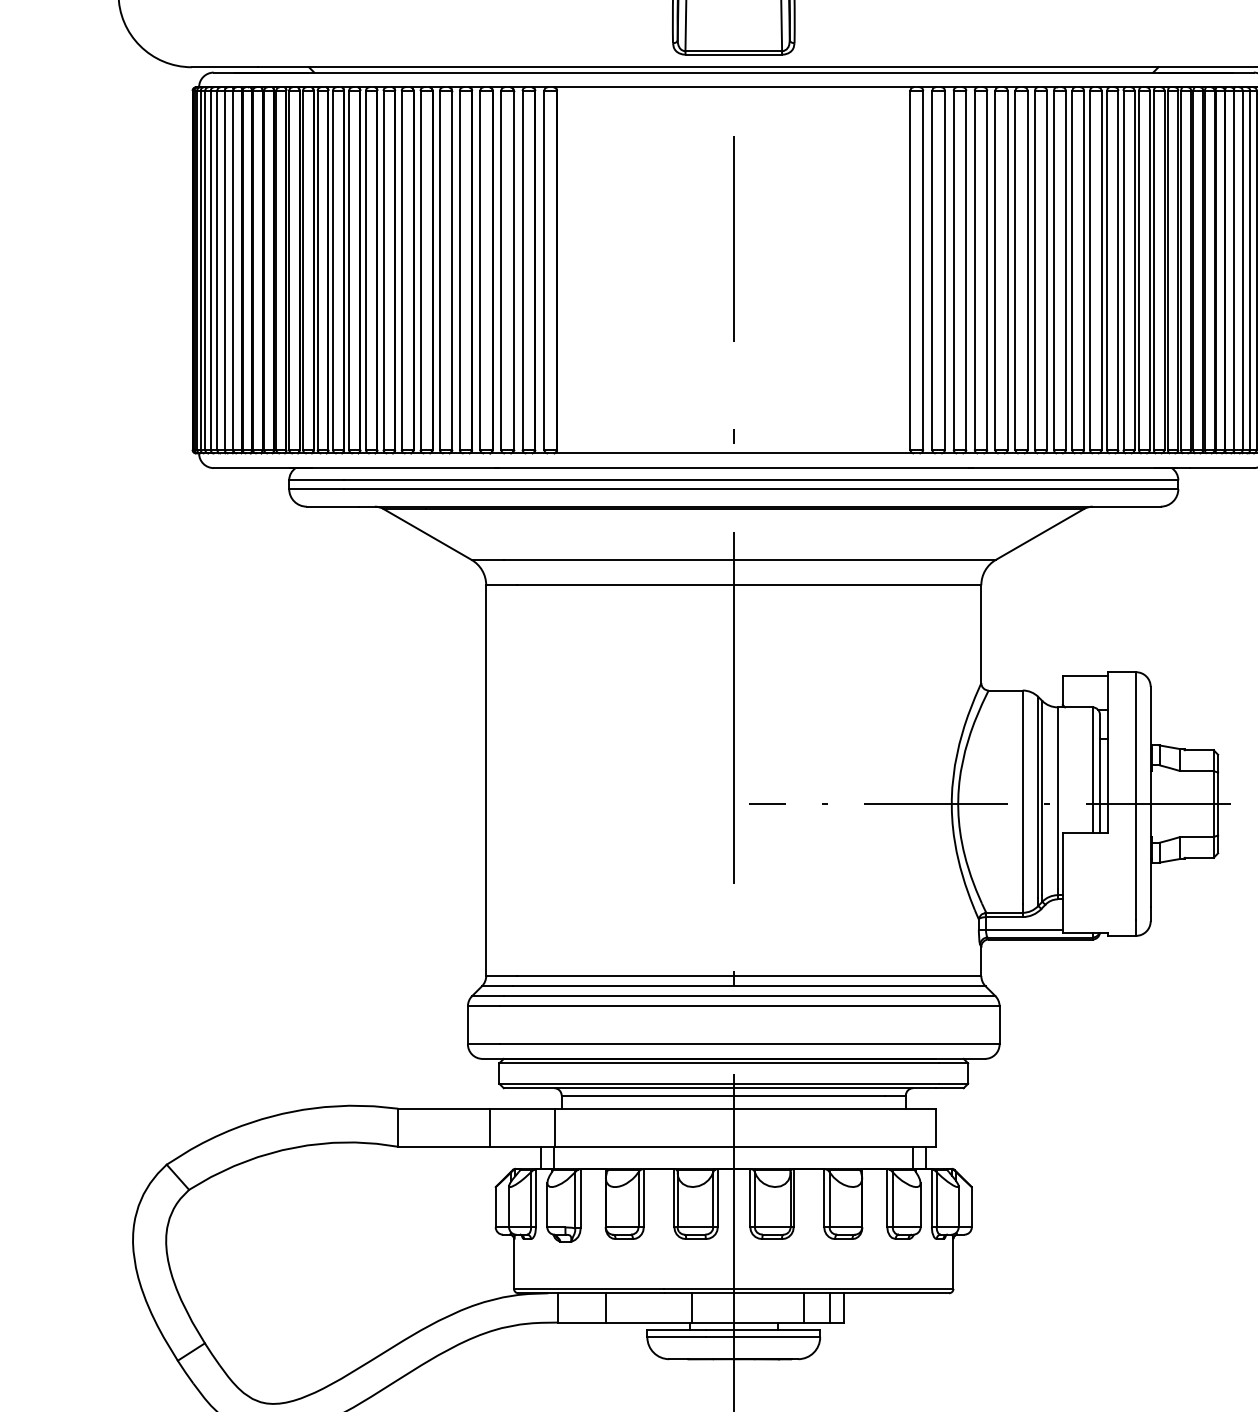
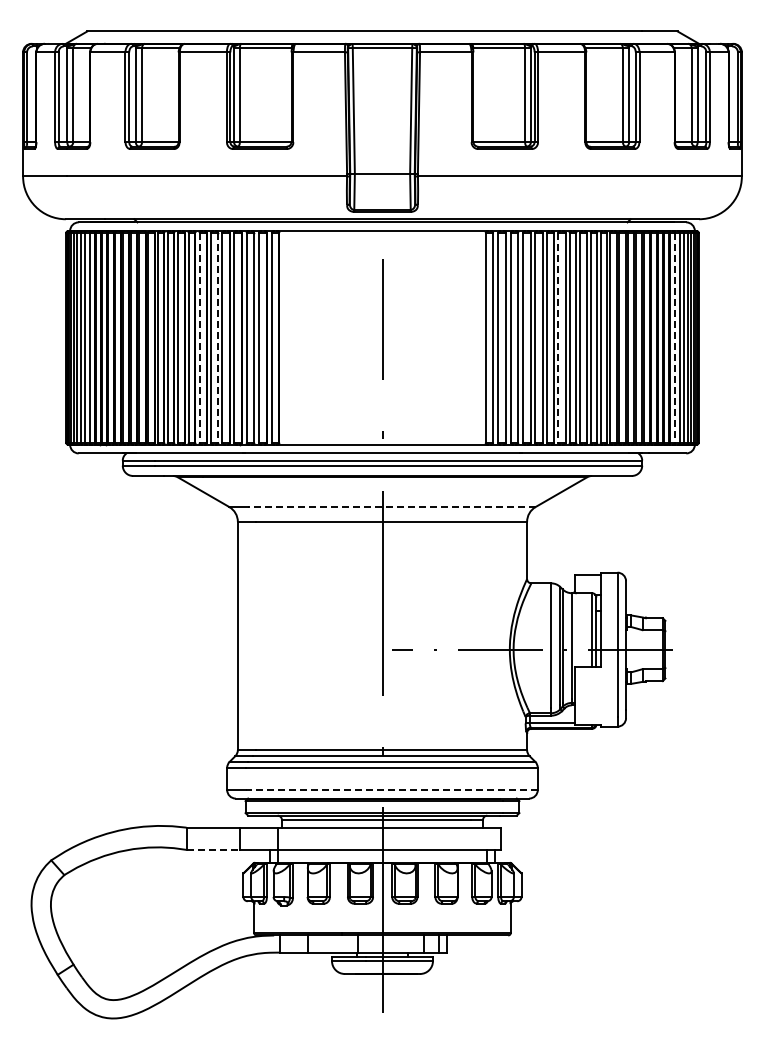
line: (420, 269) -> (199, 337), solid -> dashed
line: (451, 269) -> (217, 337), solid -> dashed
line: (1035, 269) -> (558, 337), solid -> dashed
line: (1233, 269) -> (674, 337), solid -> dashed
line: (749, 560) -> (391, 507), solid -> dashed
line: (750, 1045) -> (392, 790), solid -> dashed
line: (444, 1146) -> (213, 849), solid -> dashed

